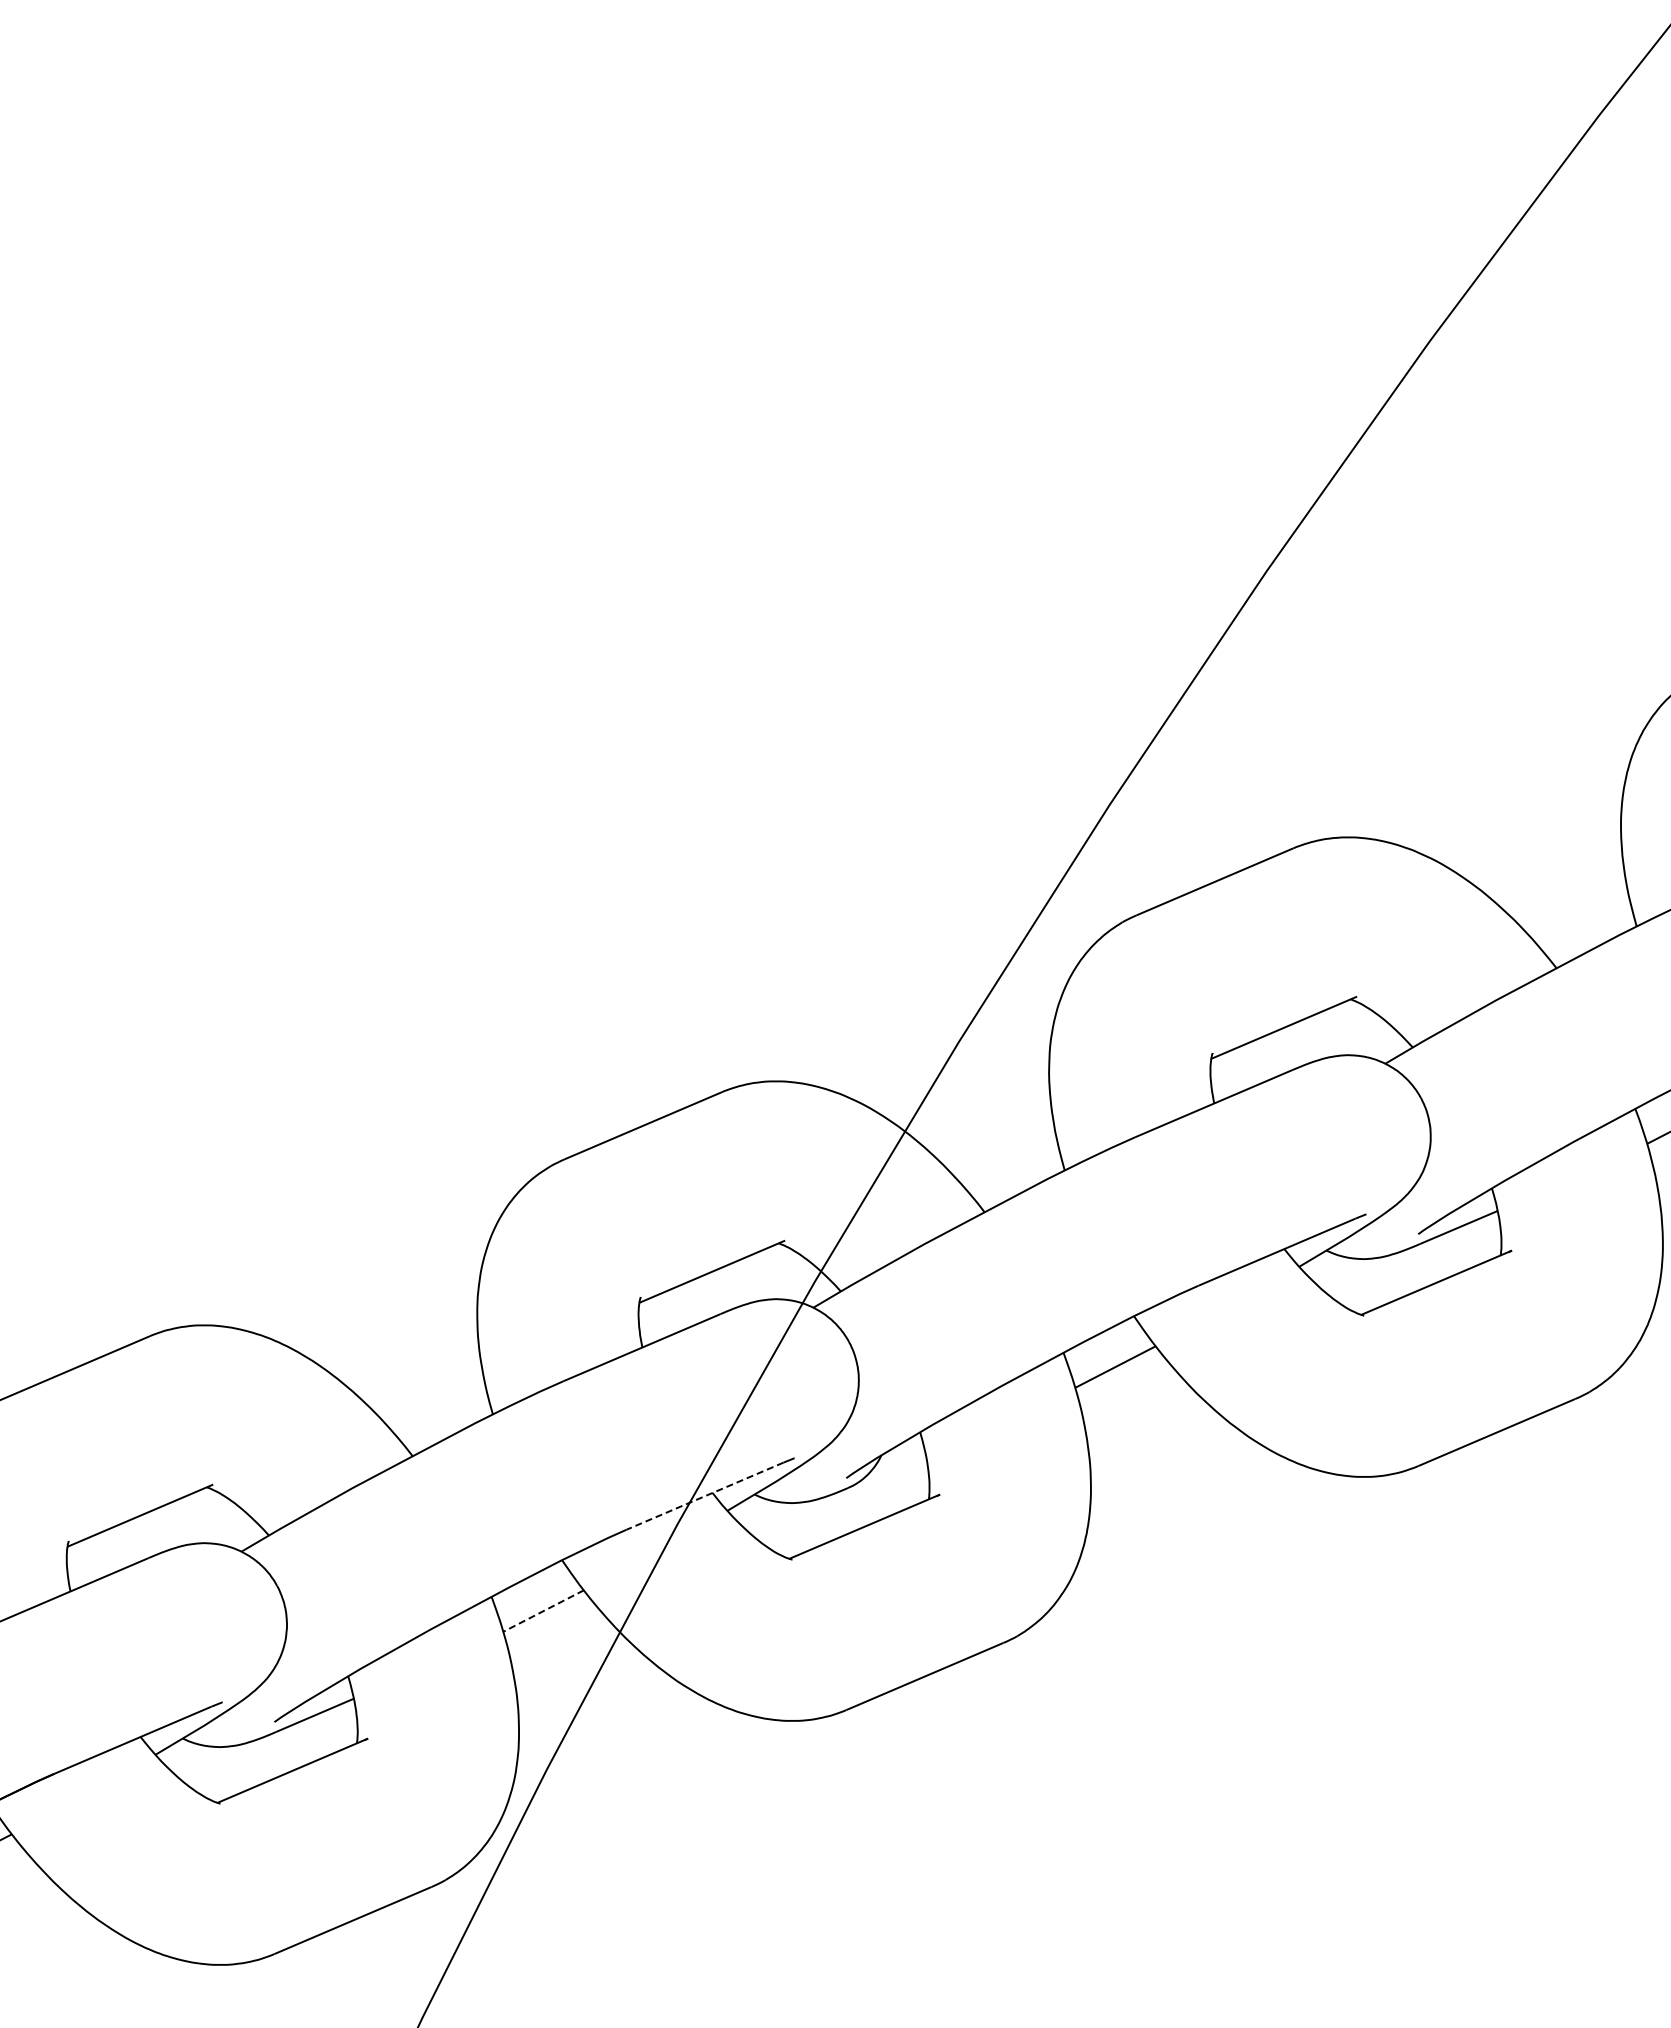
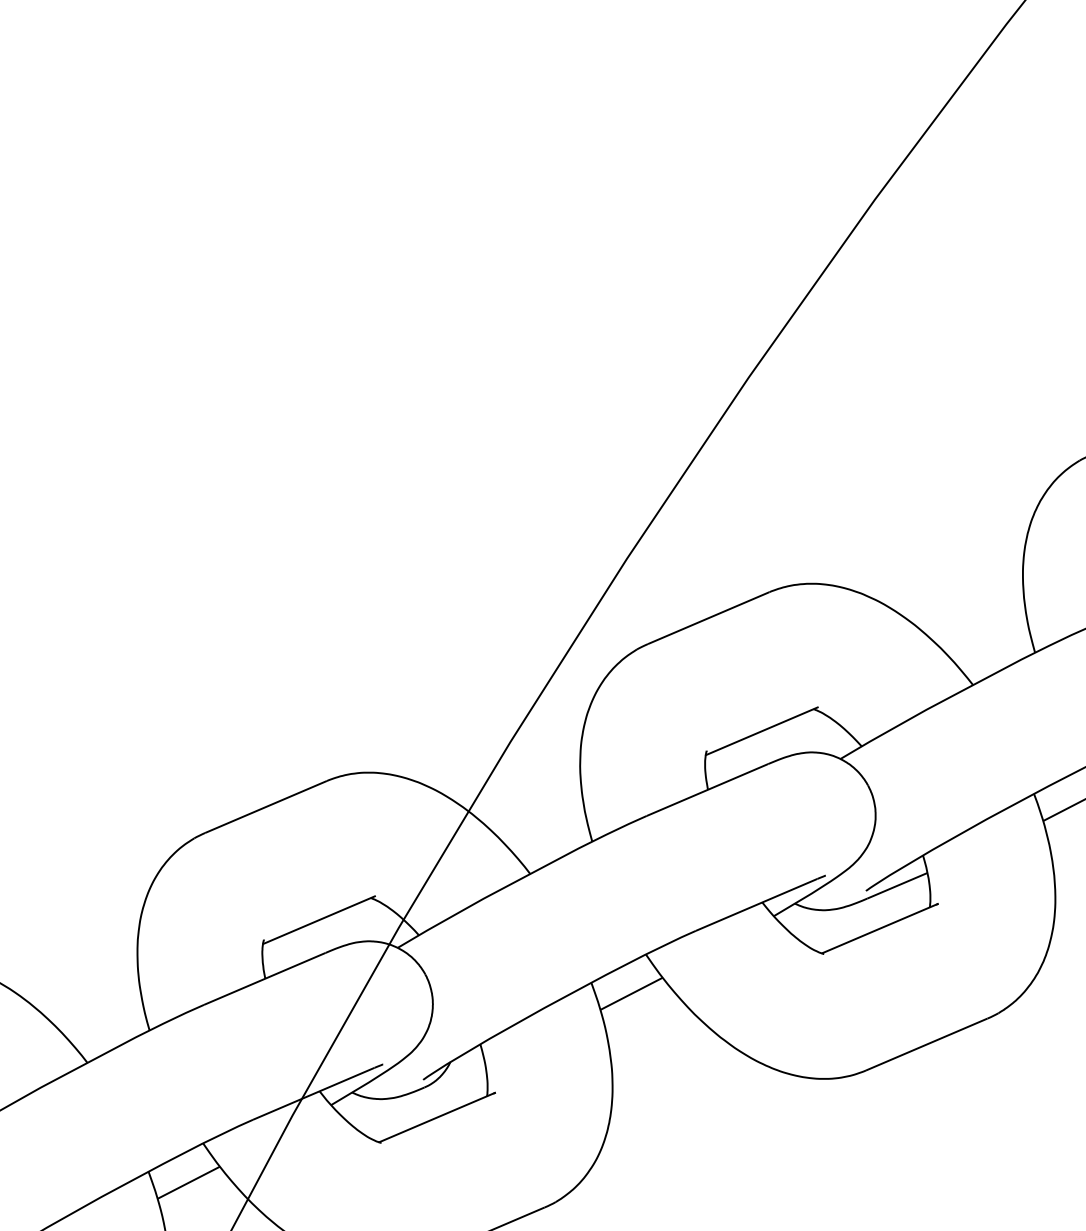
line: (704, 1496) -> (313, 1094), dashed -> solid
line: (543, 1611) -> (188, 1183), dashed -> solid

